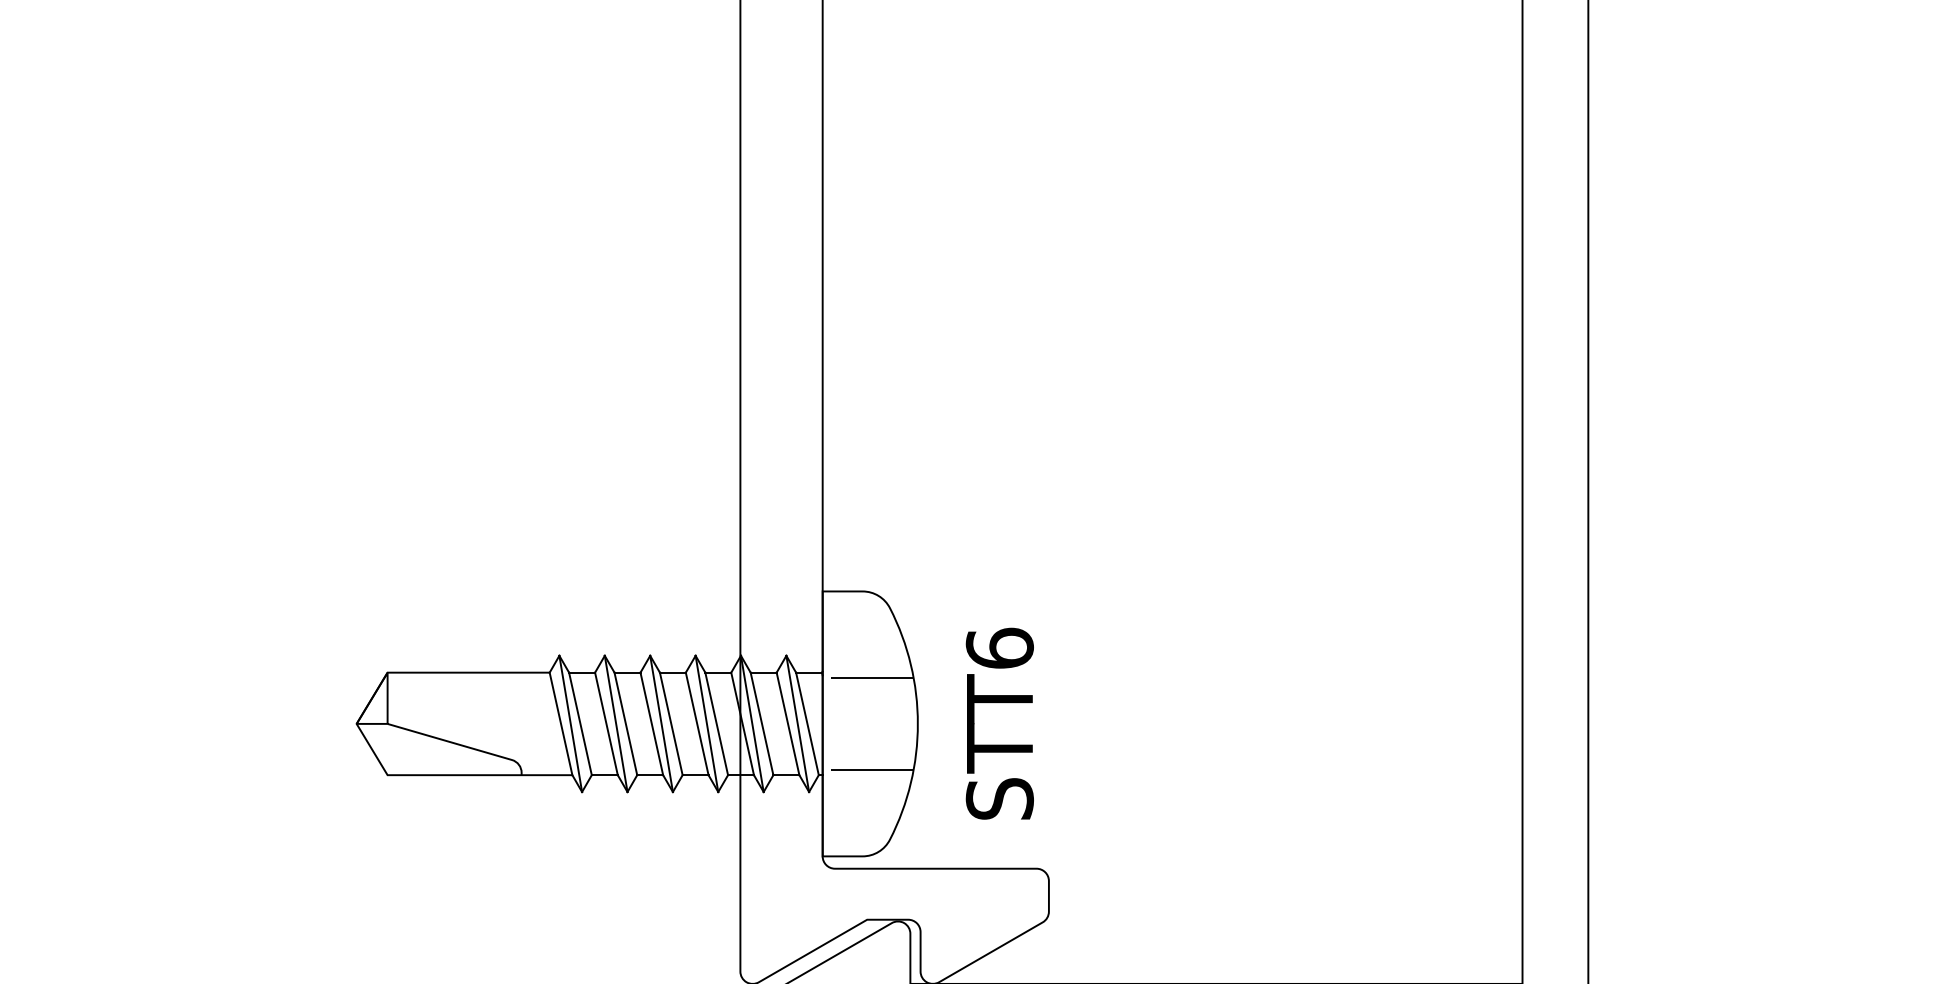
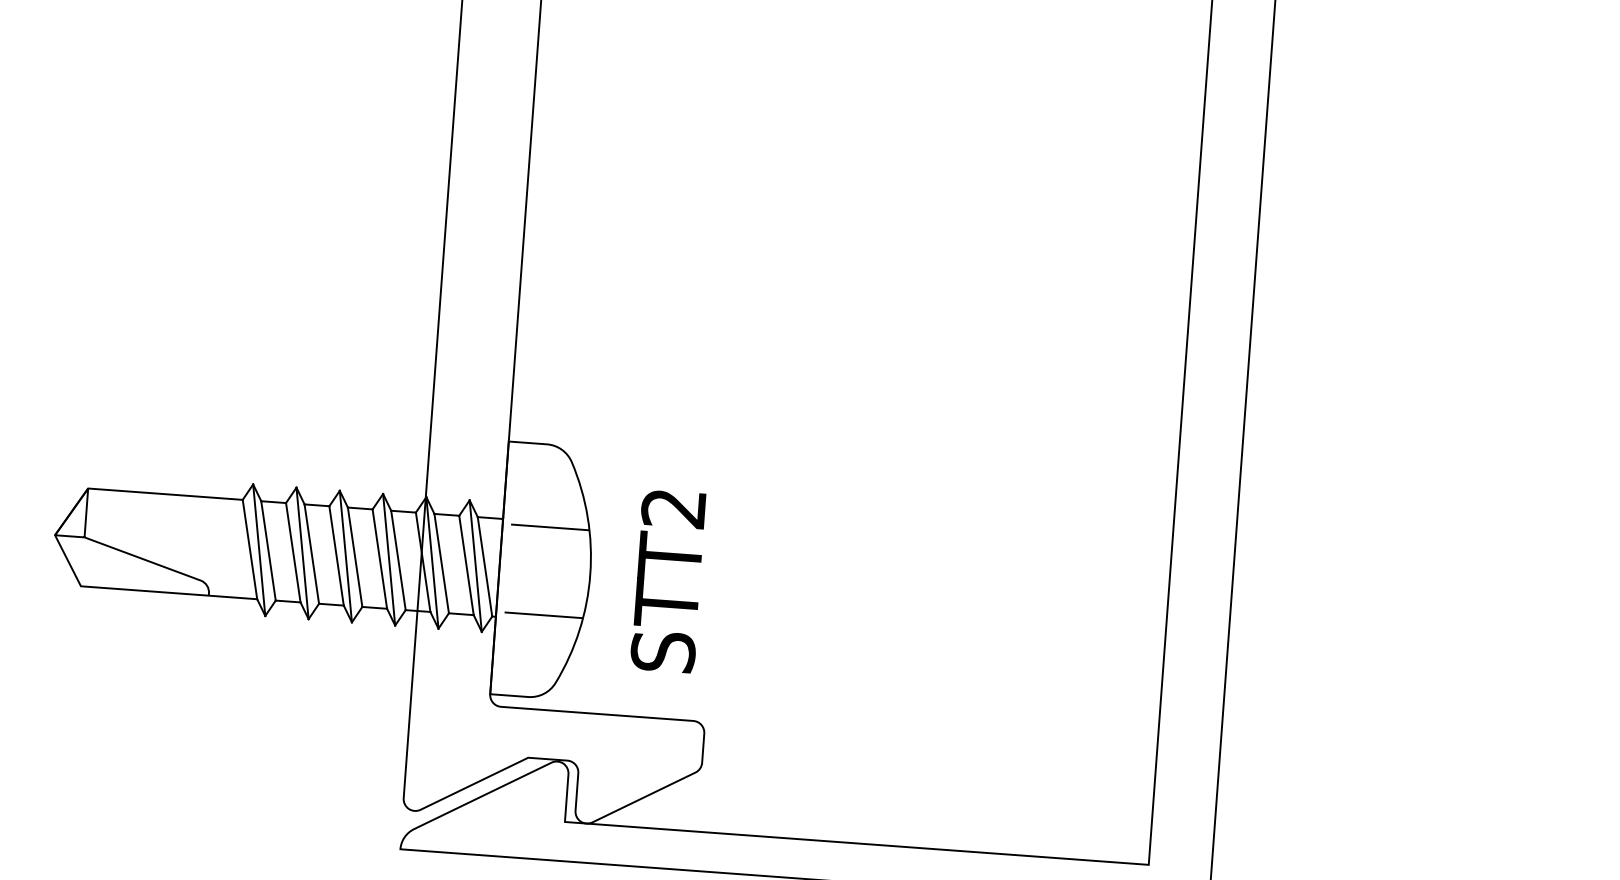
text: (999, 647) -> (673, 507), STT6 -> STT2

